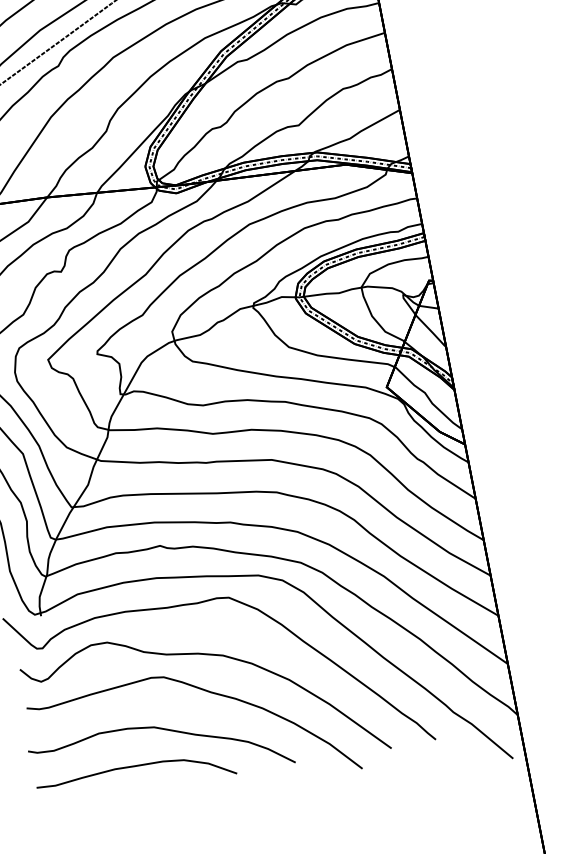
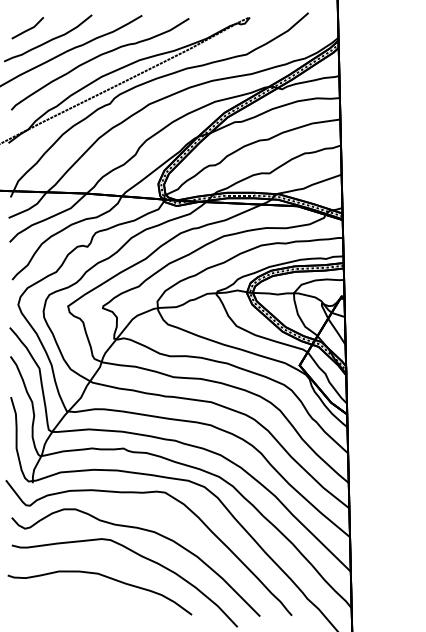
curve: (134, 767) -> (79, 599), removed

